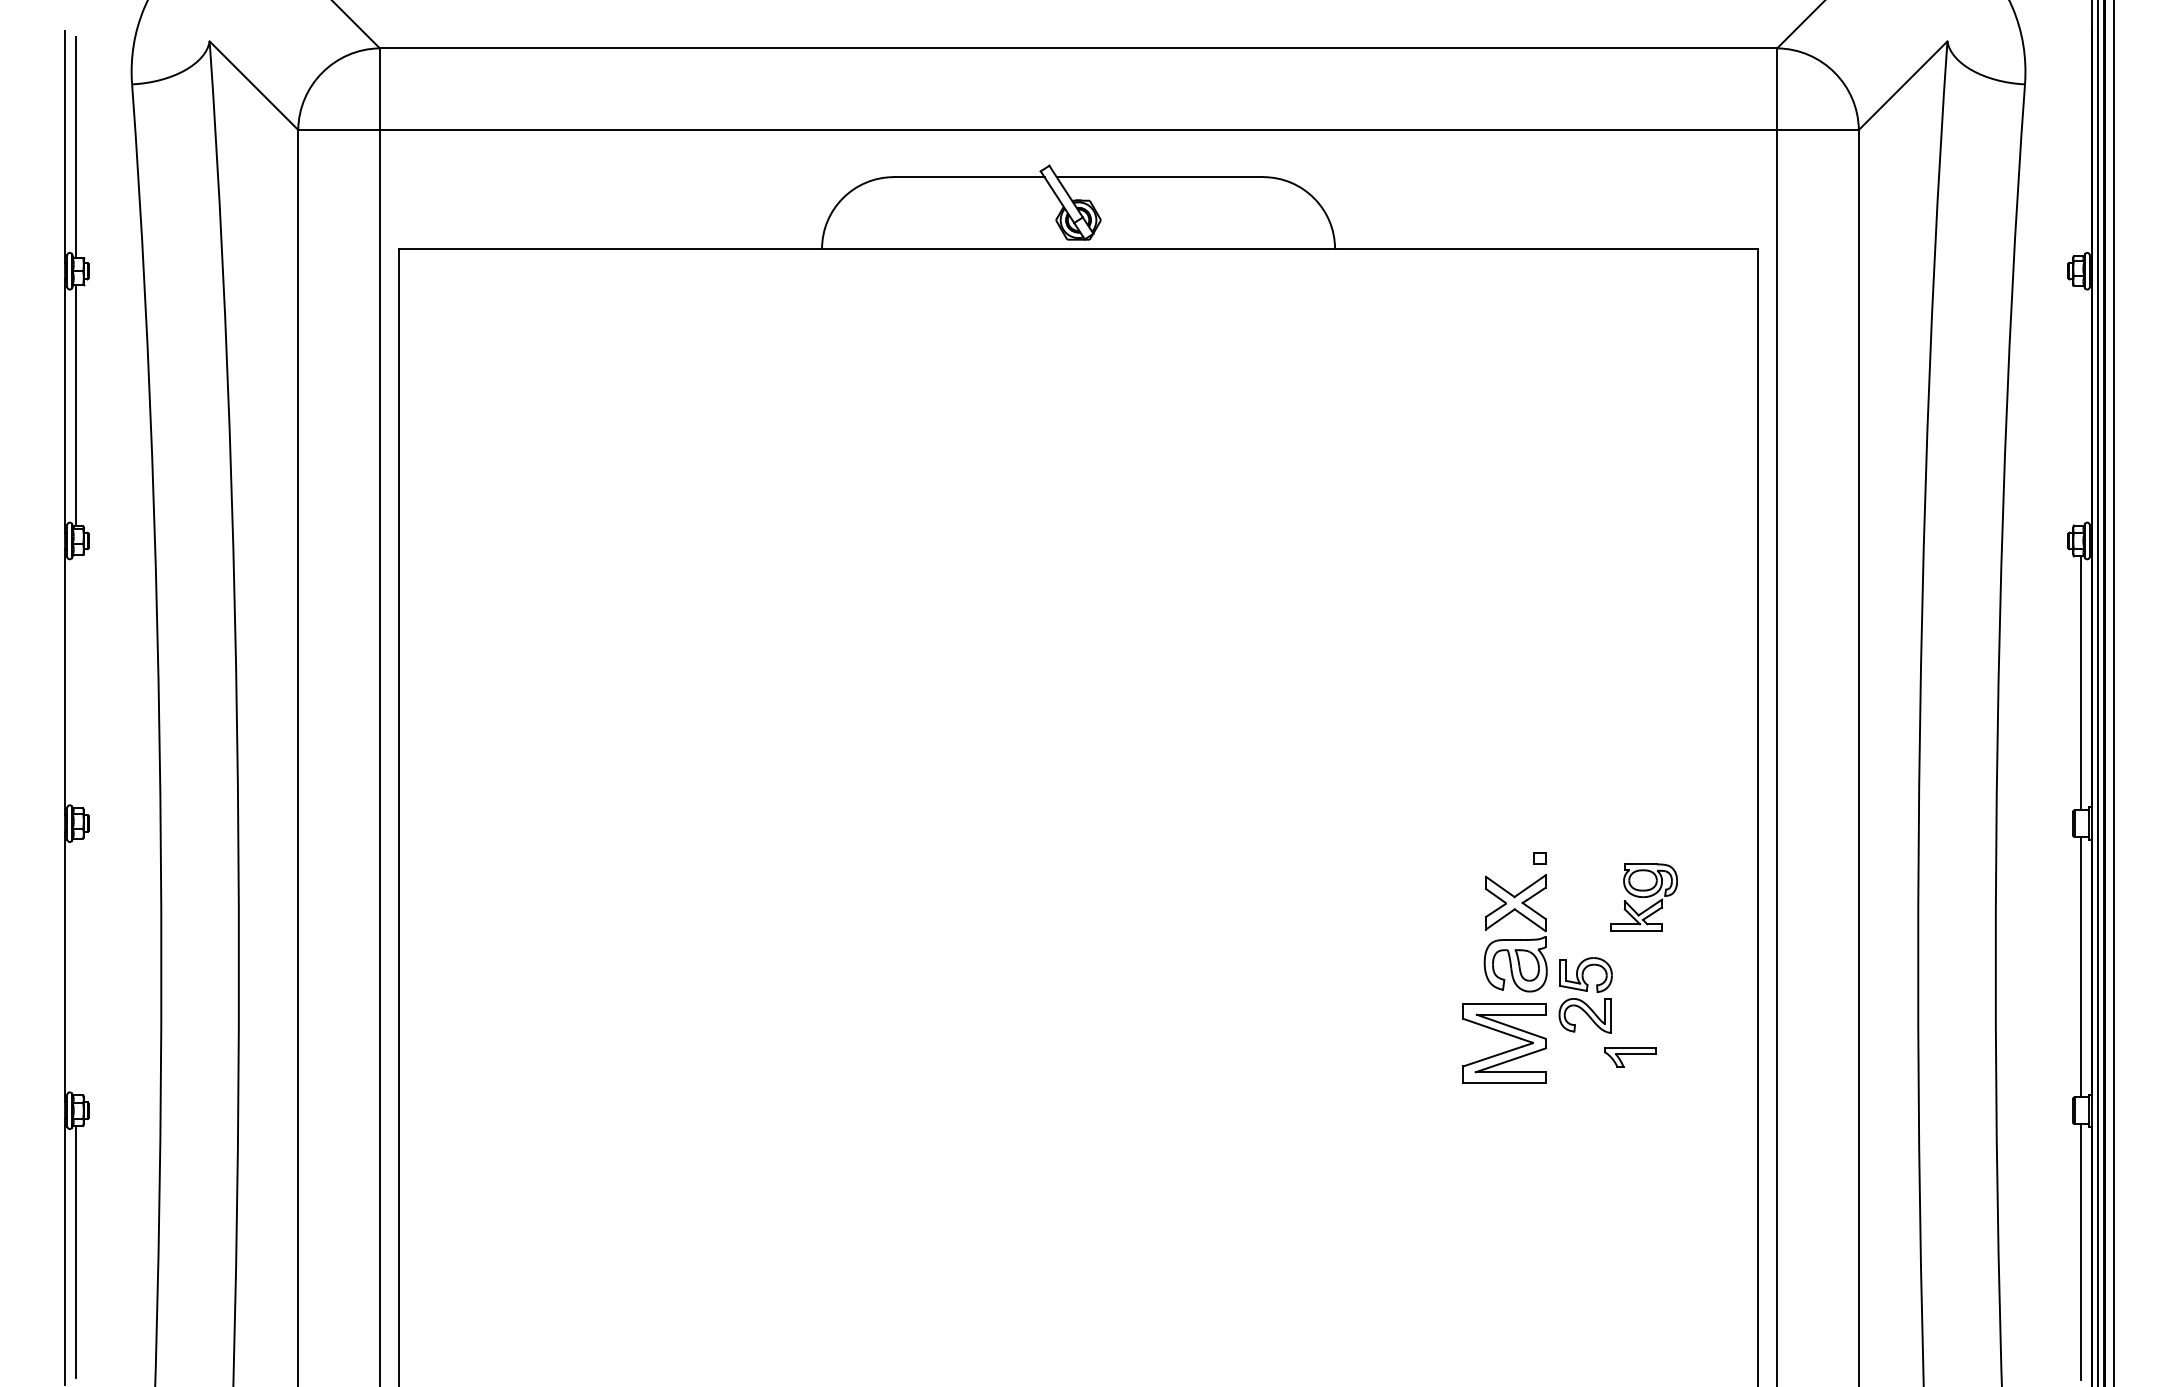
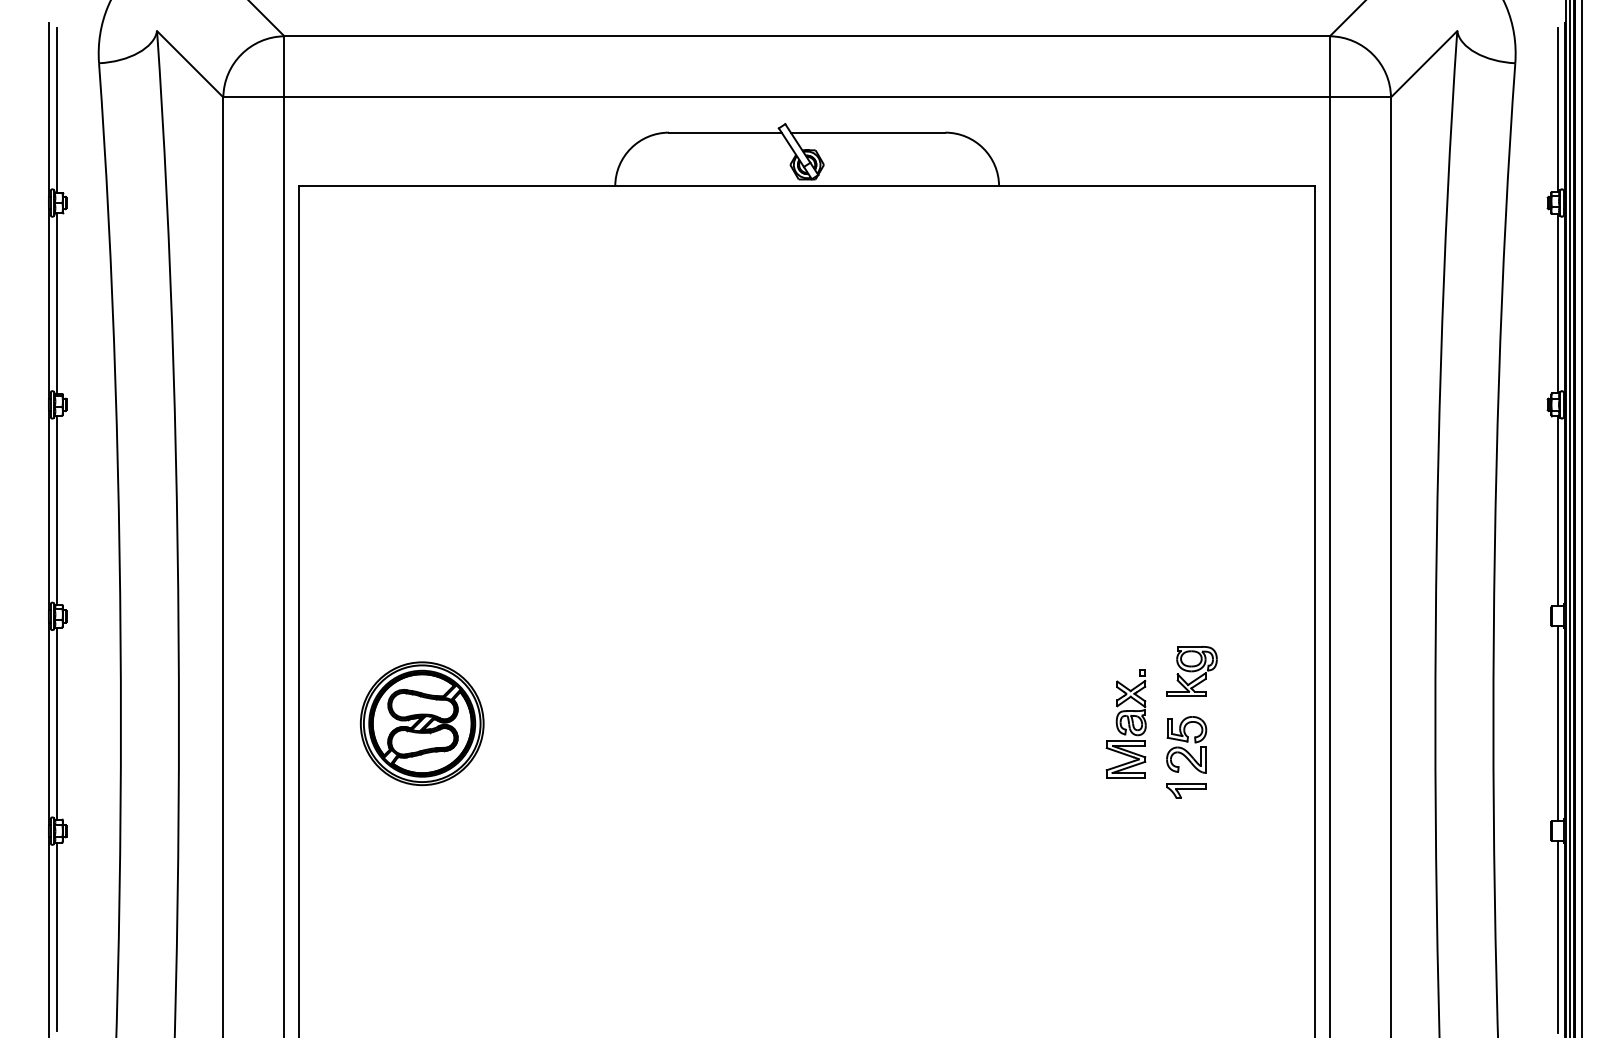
line: (2081, 146) -> (1557, 109), added
line: (2081, 405) -> (1557, 303), added
line: (75, 681) -> (56, 510), added
part: (1643, 897) -> (1191, 671), moved
line: (75, 966) -> (56, 723), added
part: (563, 967) -> (421, 724), added
part: (1504, 967) -> (1125, 724), size x0.62
part: (1630, 1057) -> (1186, 791), moved

